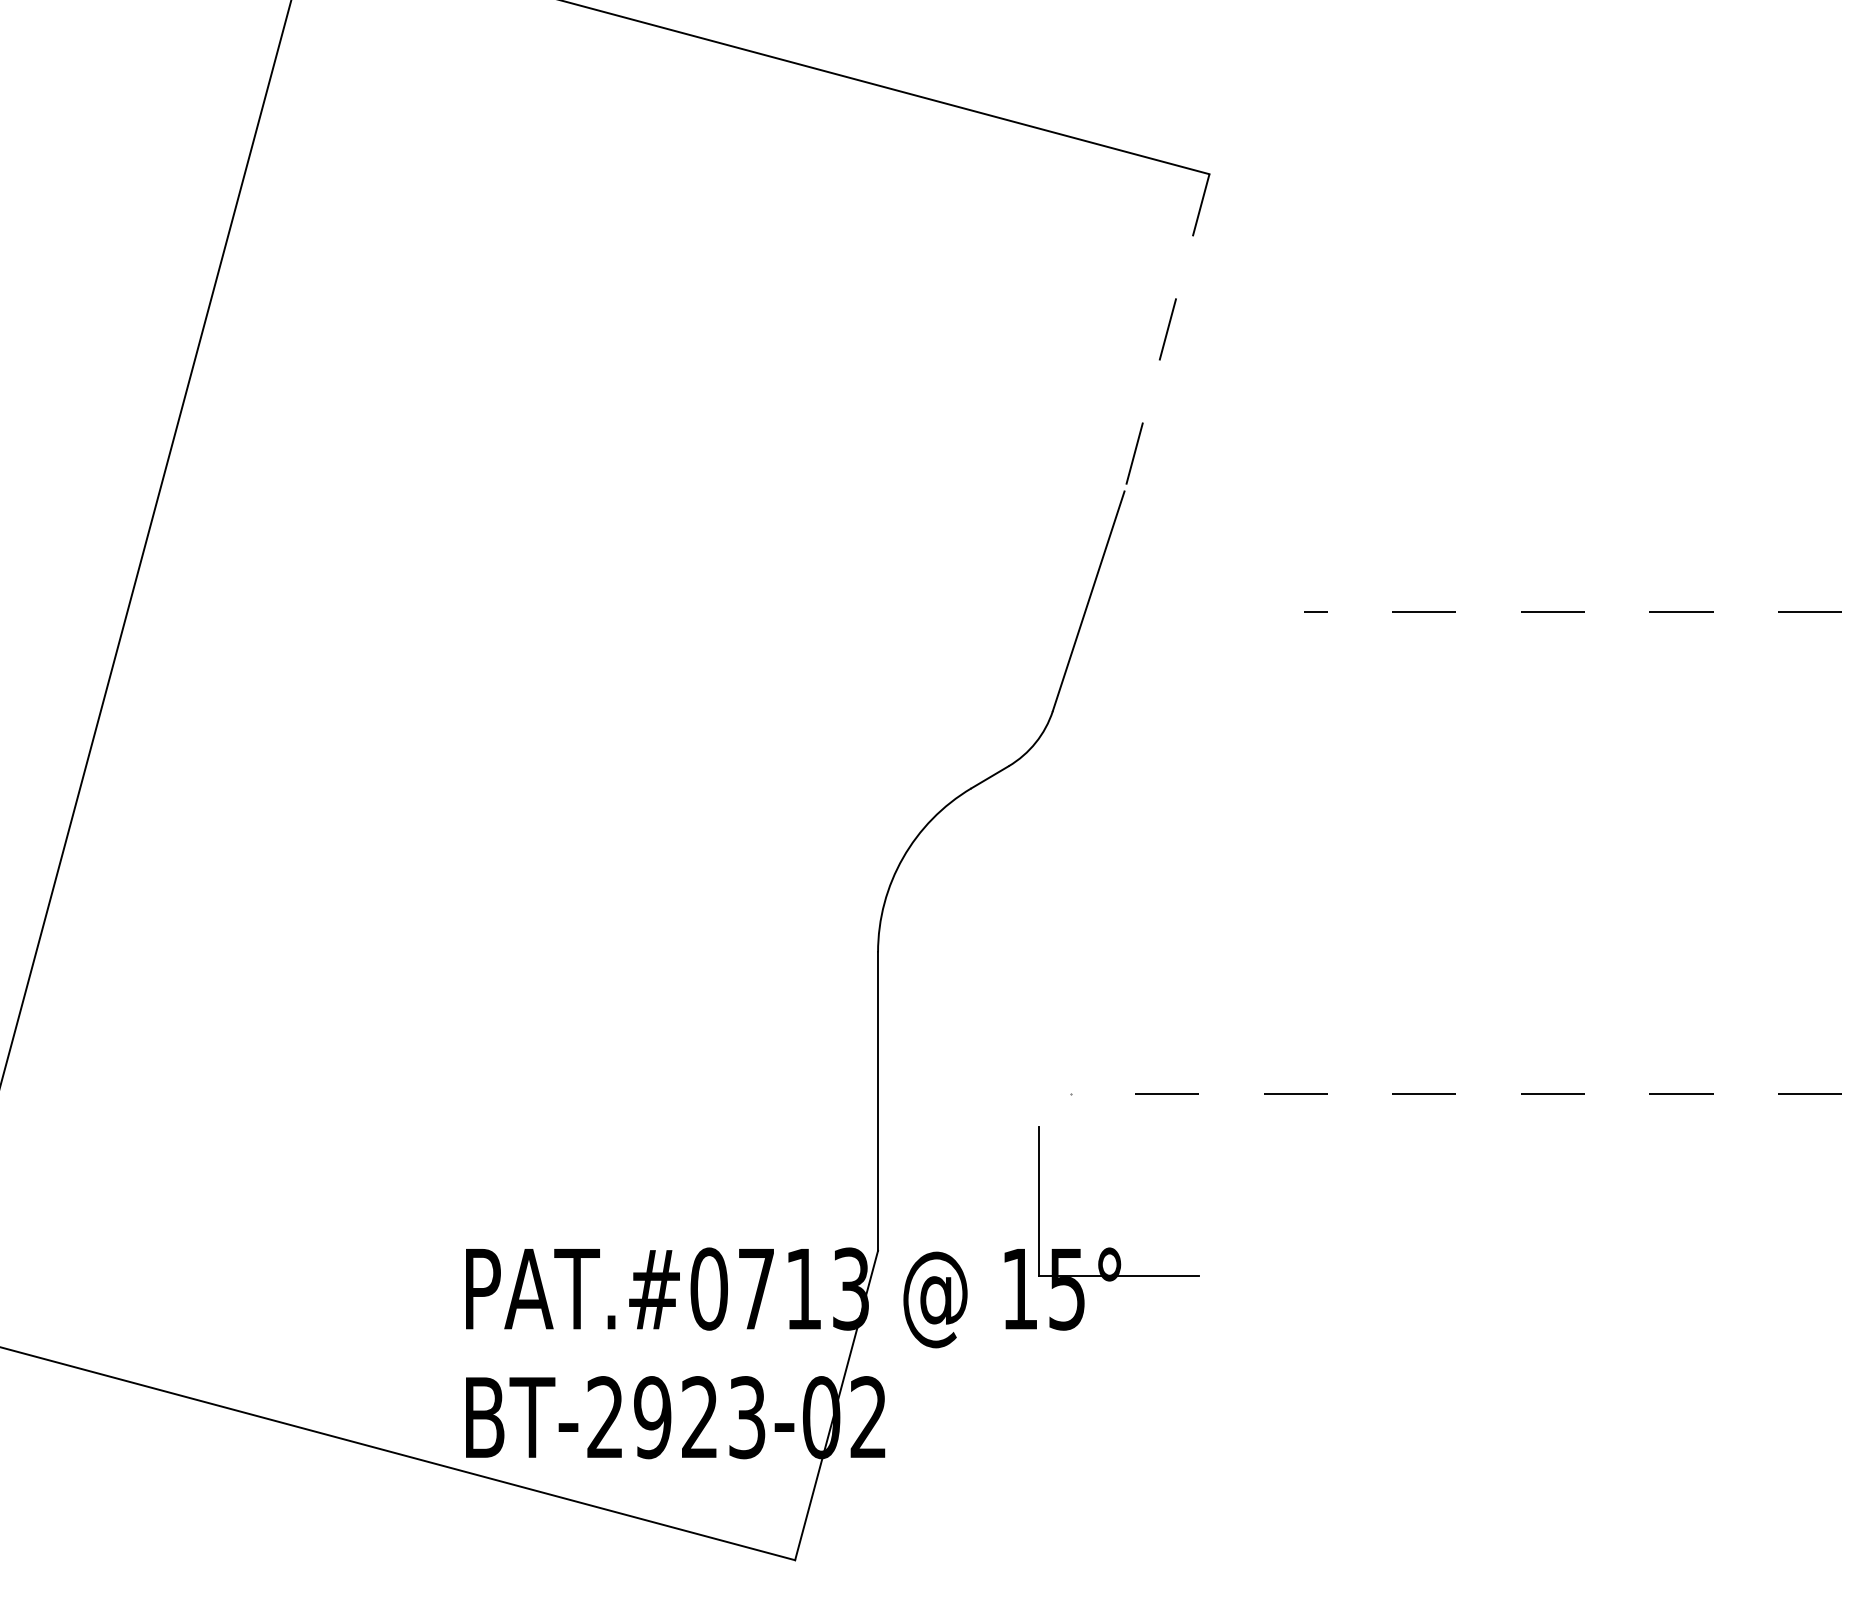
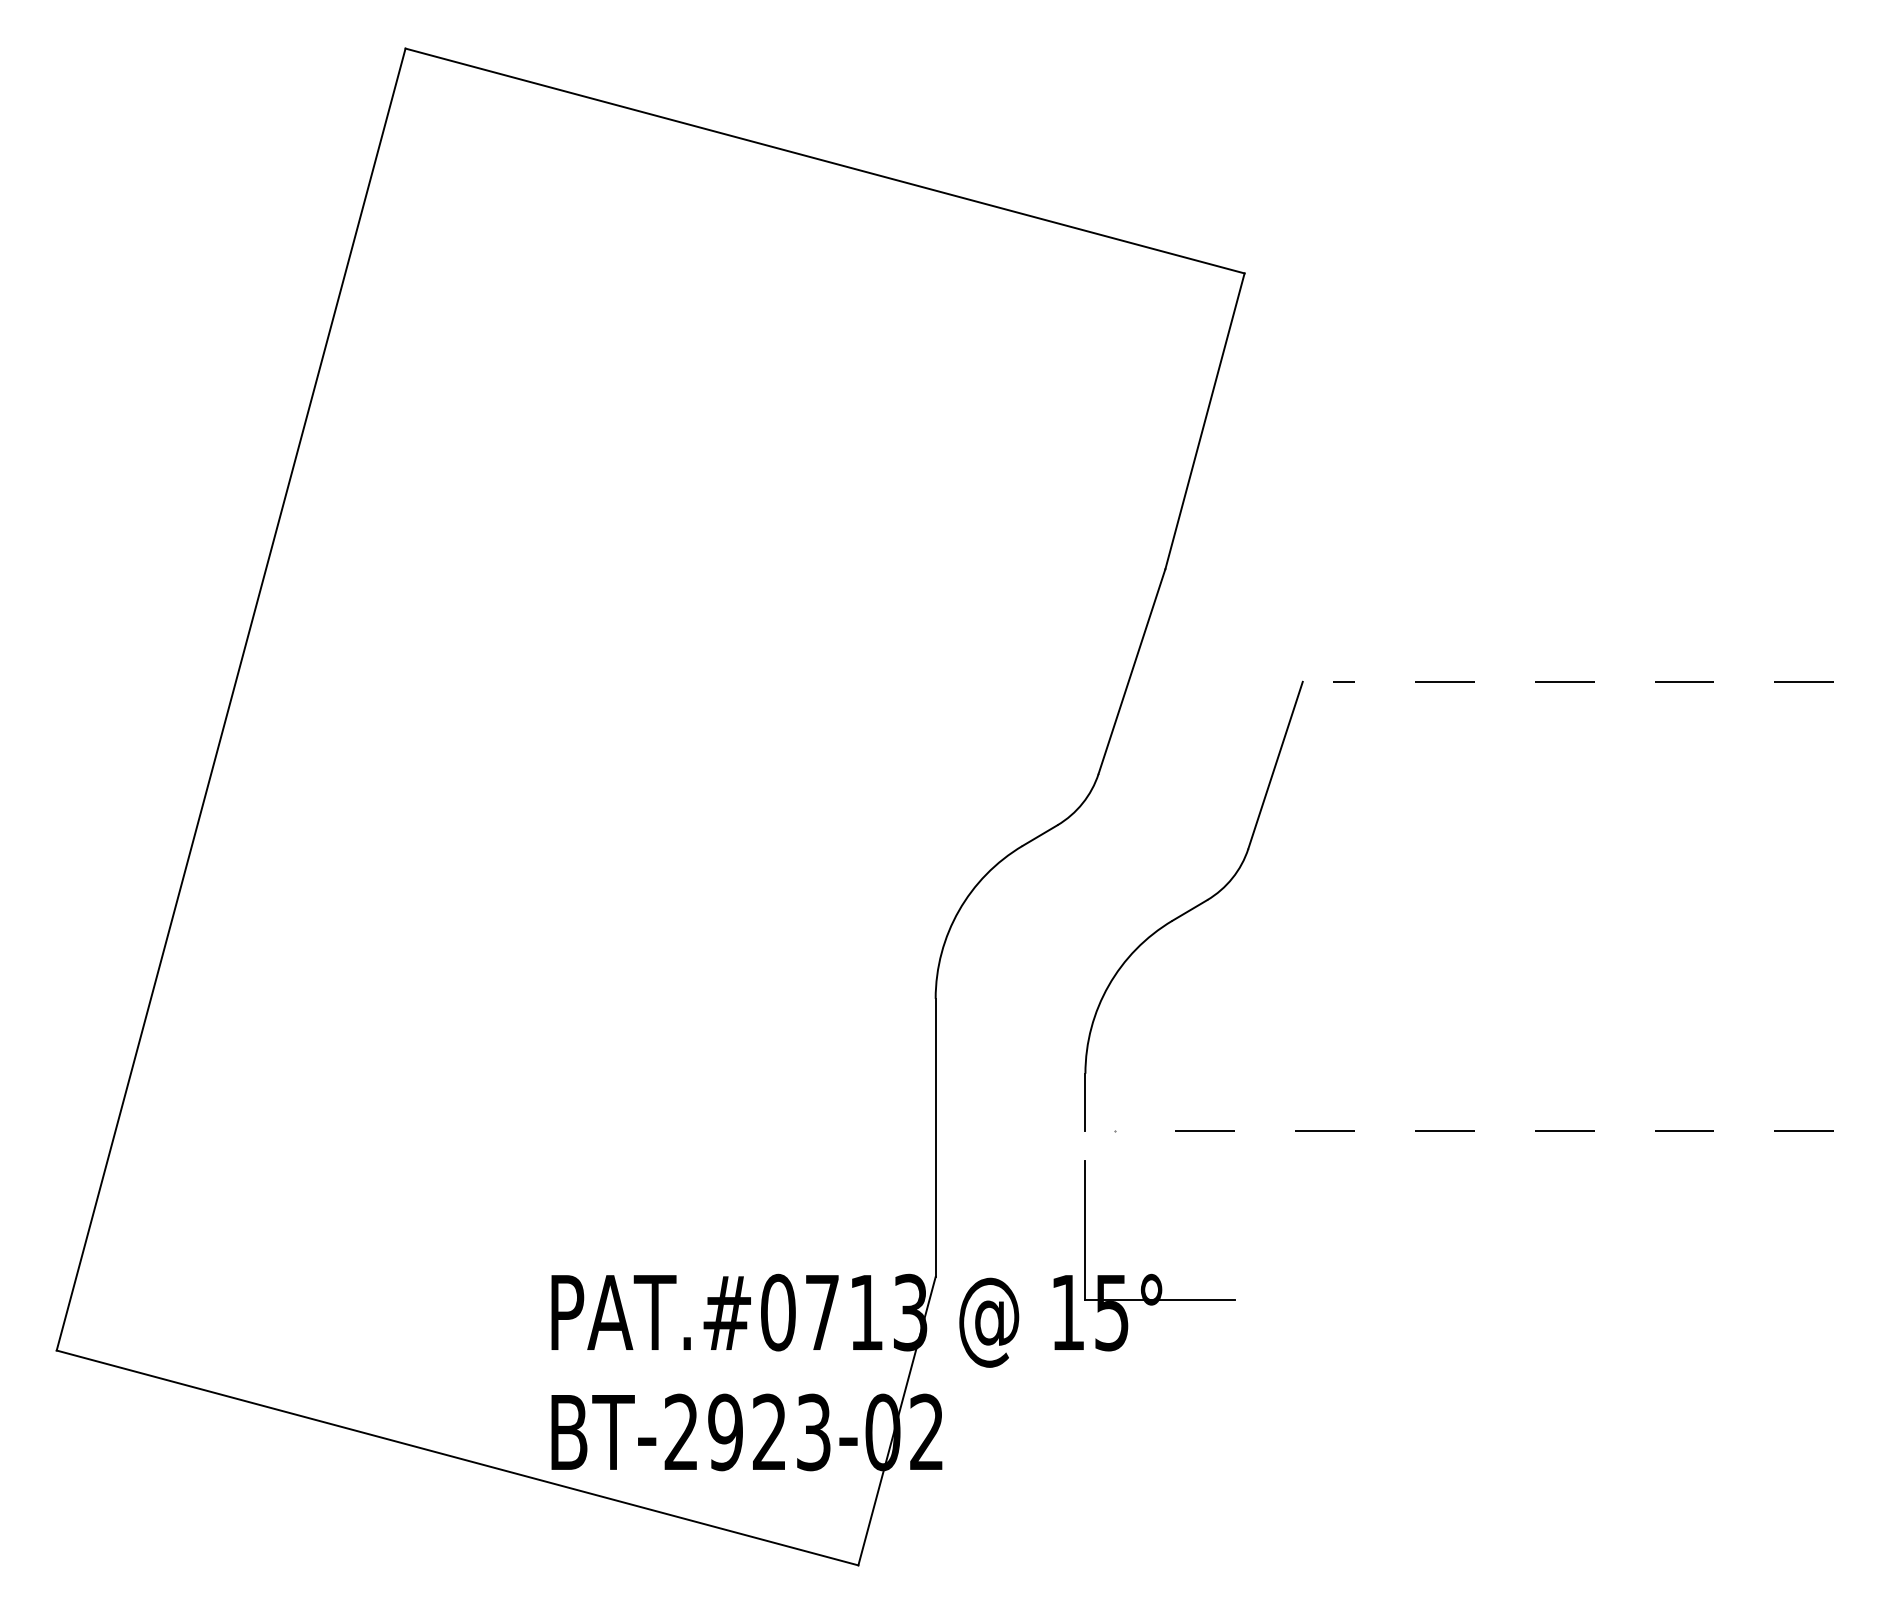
line: (1166, 333) -> (1204, 421), dashed -> solid
part: (1154, 852) -> (1193, 905), added

